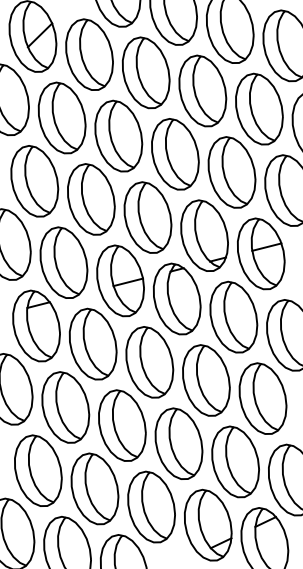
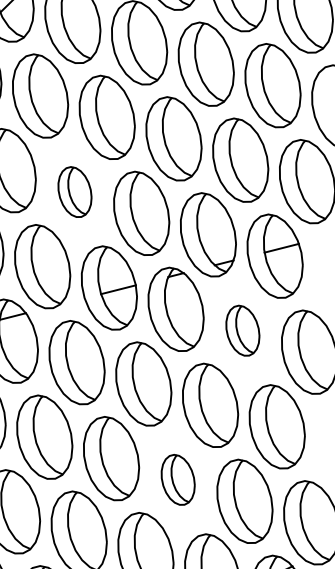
part: (91, 199) -> (75, 192), size x0.6
part: (233, 316) -> (242, 330), size x0.6
part: (178, 443) -> (177, 479), size x0.6

